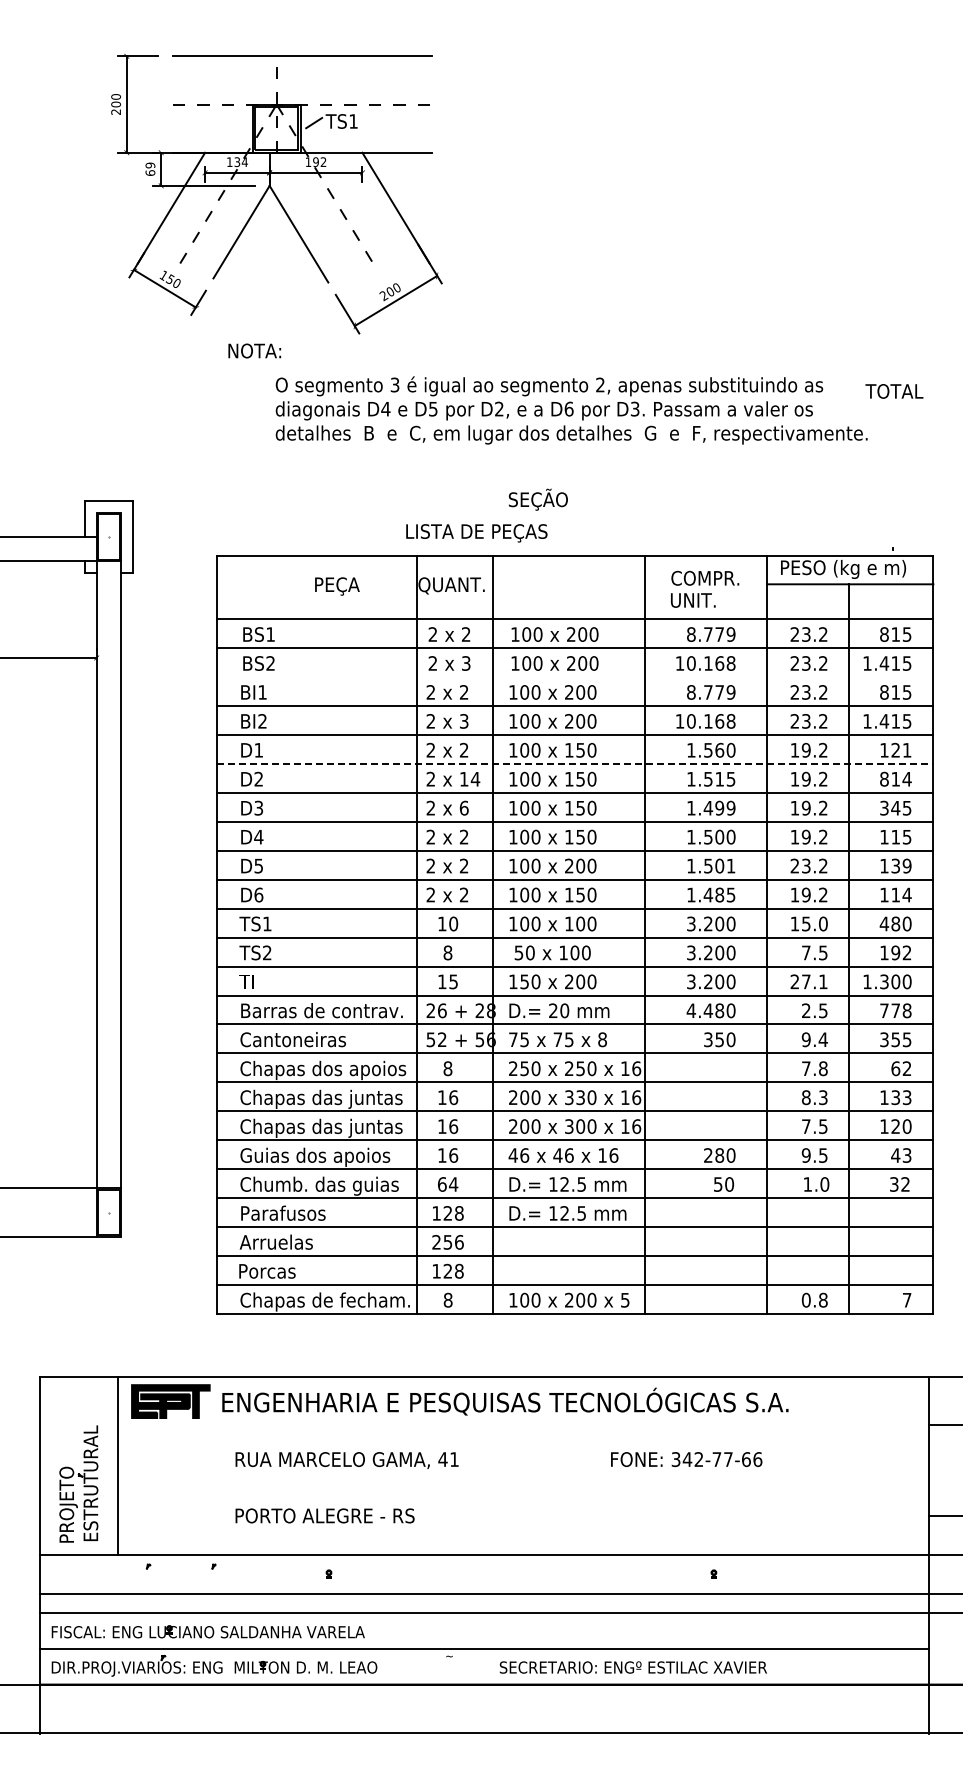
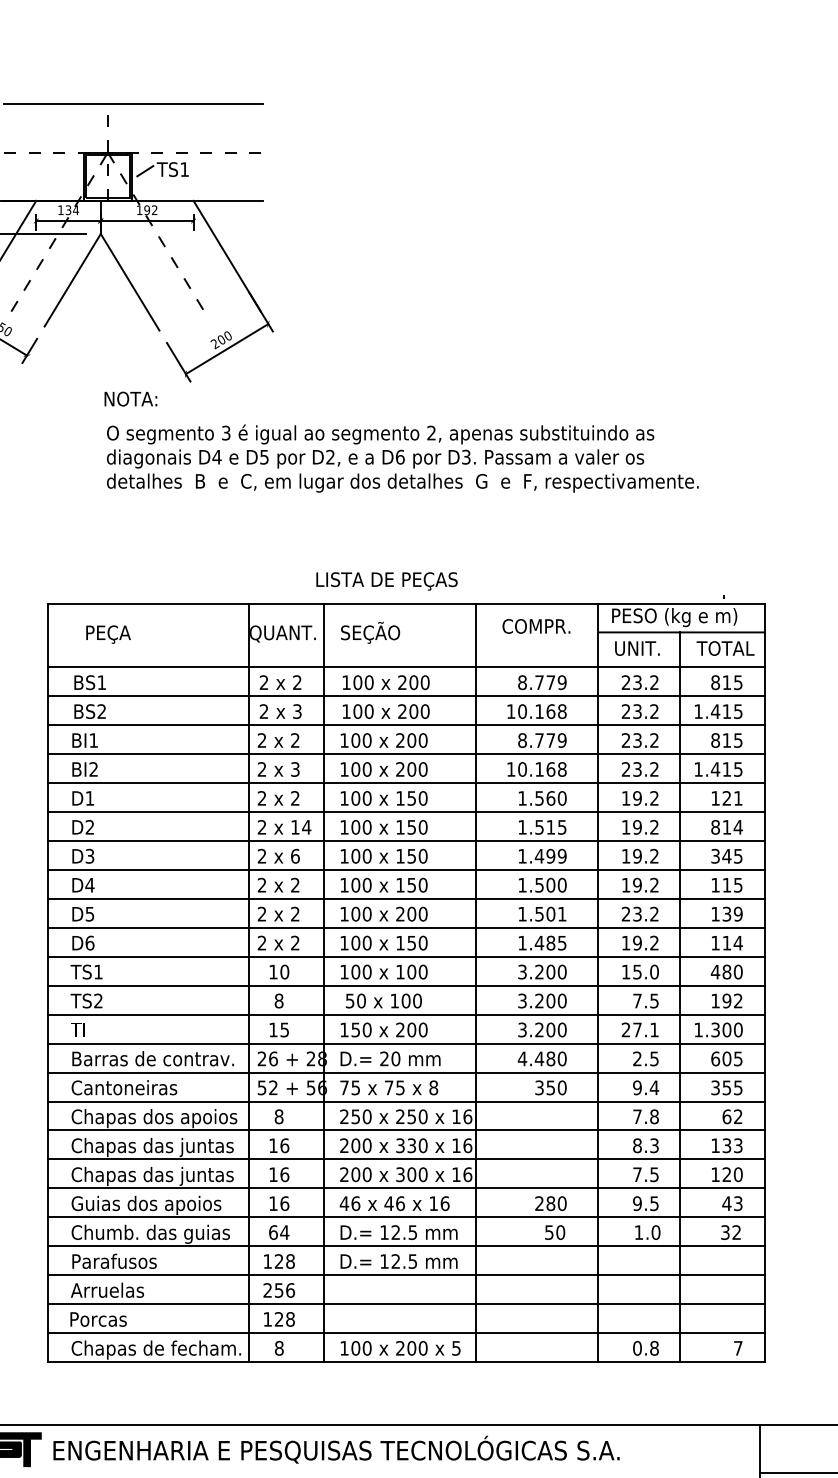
text: (254, 350) -> (130, 398), moved
text: (894, 391) -> (725, 648), moved
text: (537, 499) -> (369, 632), moved
text: (476, 533) -> (386, 581), moved
text: (337, 586) -> (108, 634), moved
text: (693, 600) -> (637, 648), moved
line: (574, 677) -> (405, 725), added
line: (575, 763) -> (406, 811), dashed -> solid
text: (895, 1010) -> (726, 1058), 778 -> 605

